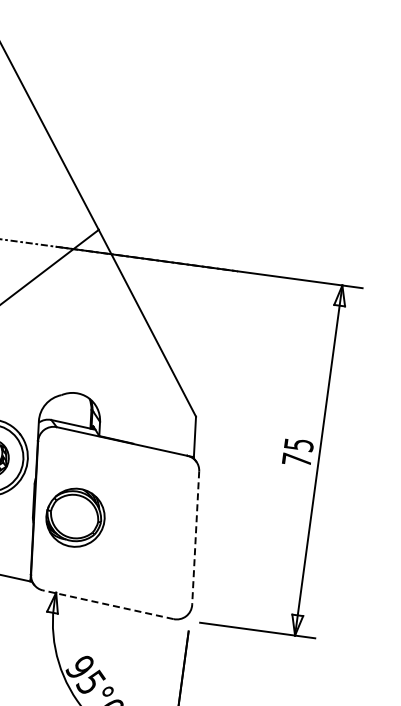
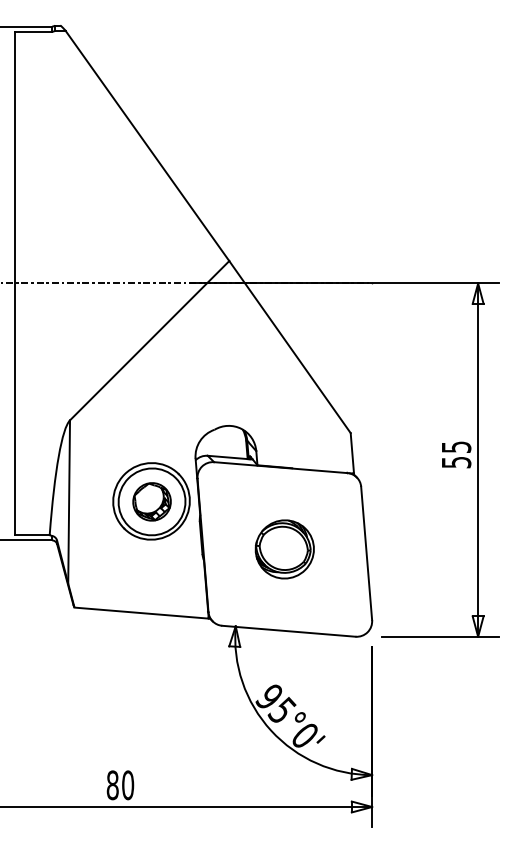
text: (296, 459) -> (456, 462), 75 -> 55
part: (75, 517) -> (284, 549), moved
line: (195, 538) -> (366, 553), dashed -> solid
line: (107, 604) -> (288, 631), dashed -> solid

